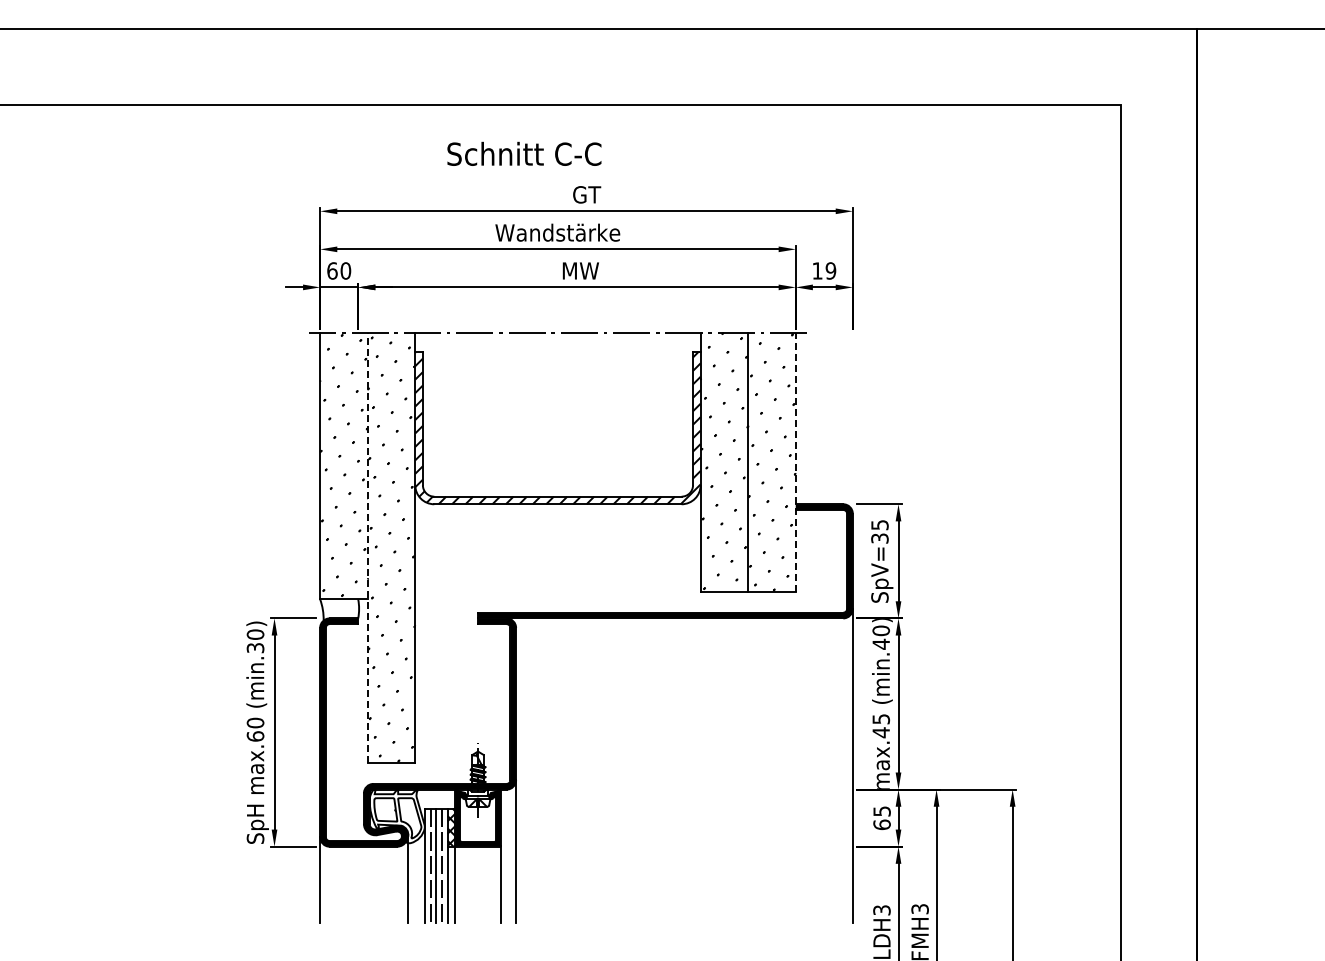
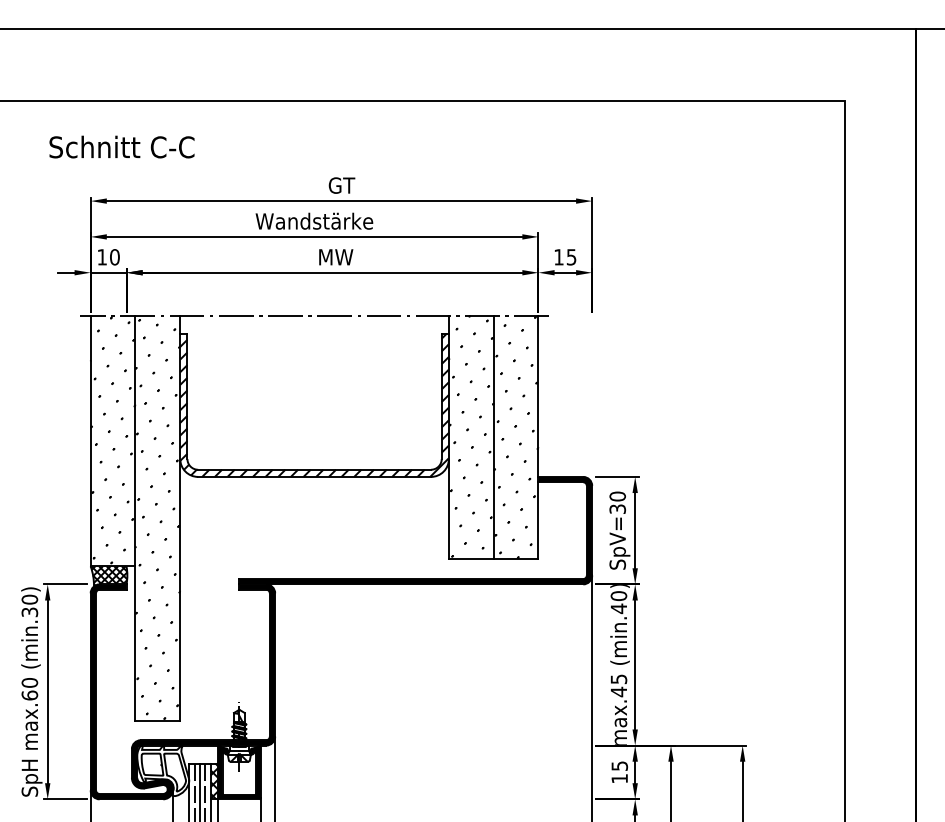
text: (524, 153) -> (122, 146), moved
text: (332, 270) -> (102, 256), 60 -> 10
text: (830, 270) -> (571, 256), 19 -> 15
line: (795, 461) -> (538, 436), dashed -> solid
text: (879, 524) -> (617, 495), SpV=35 -> SpV=30
line: (367, 548) -> (135, 518), dashed -> solid
hatch: (340, 609) -> (109, 575), added
text: (881, 824) -> (619, 778), 65 -> 15

